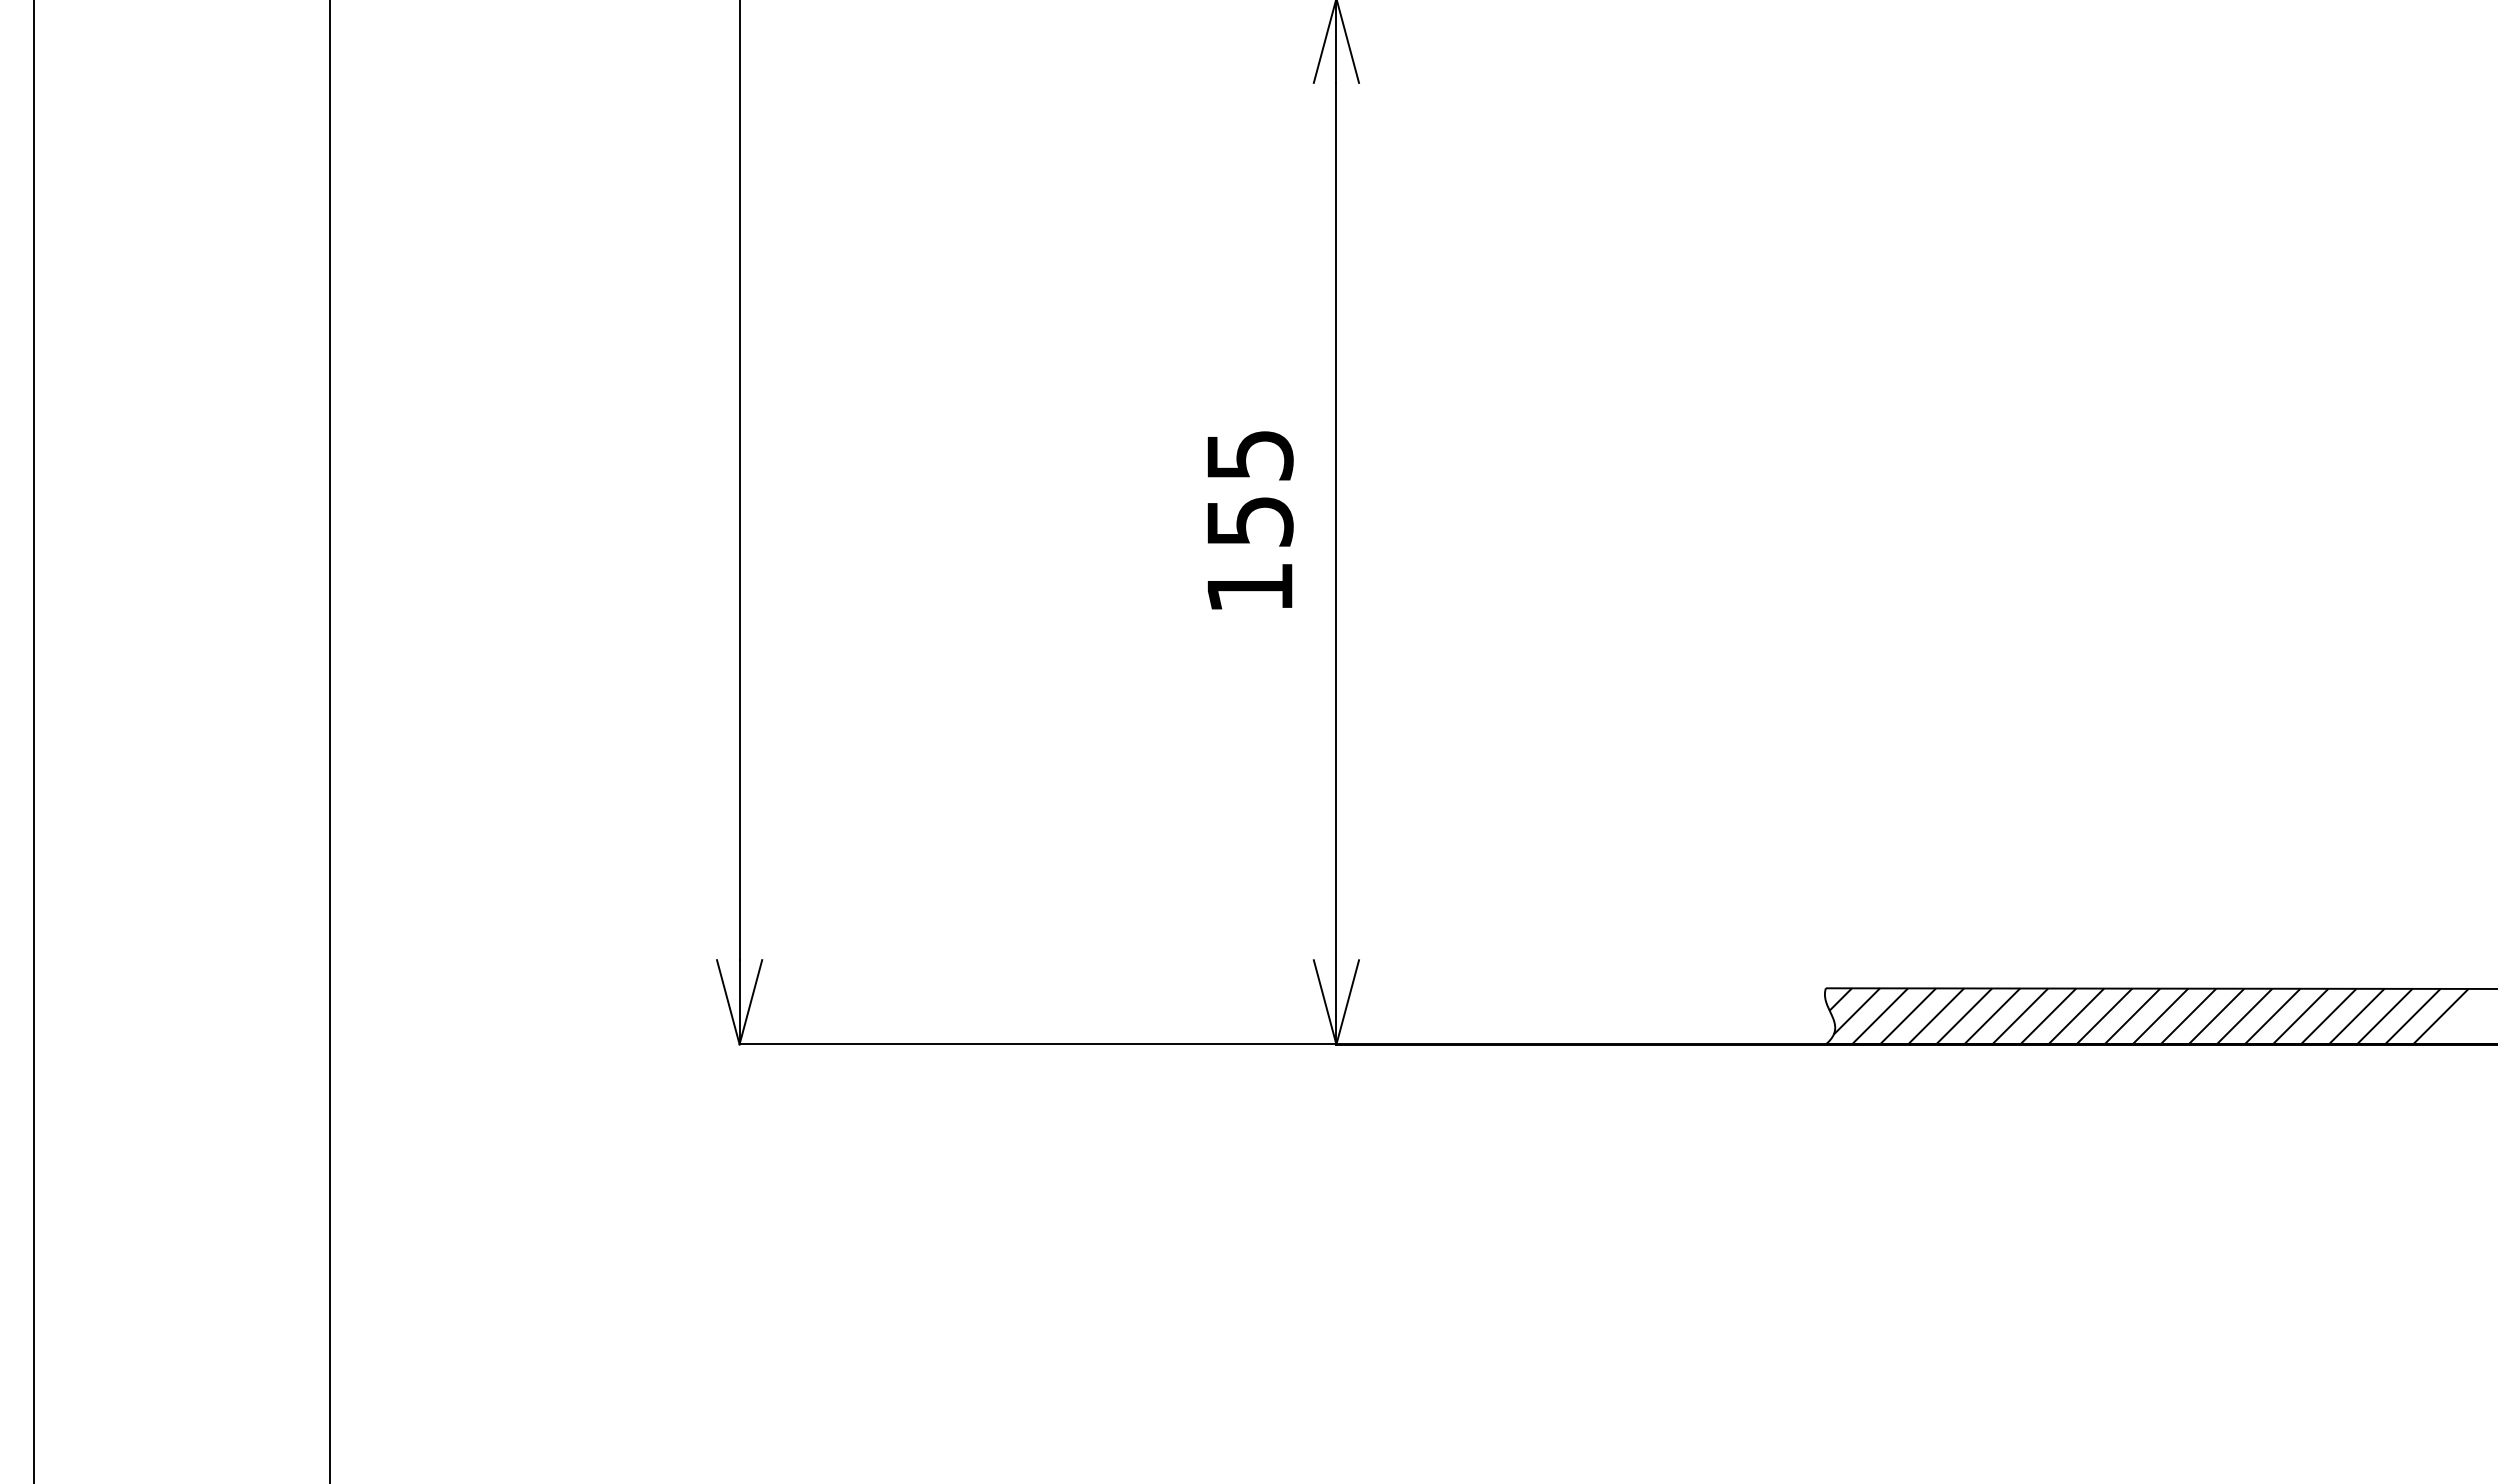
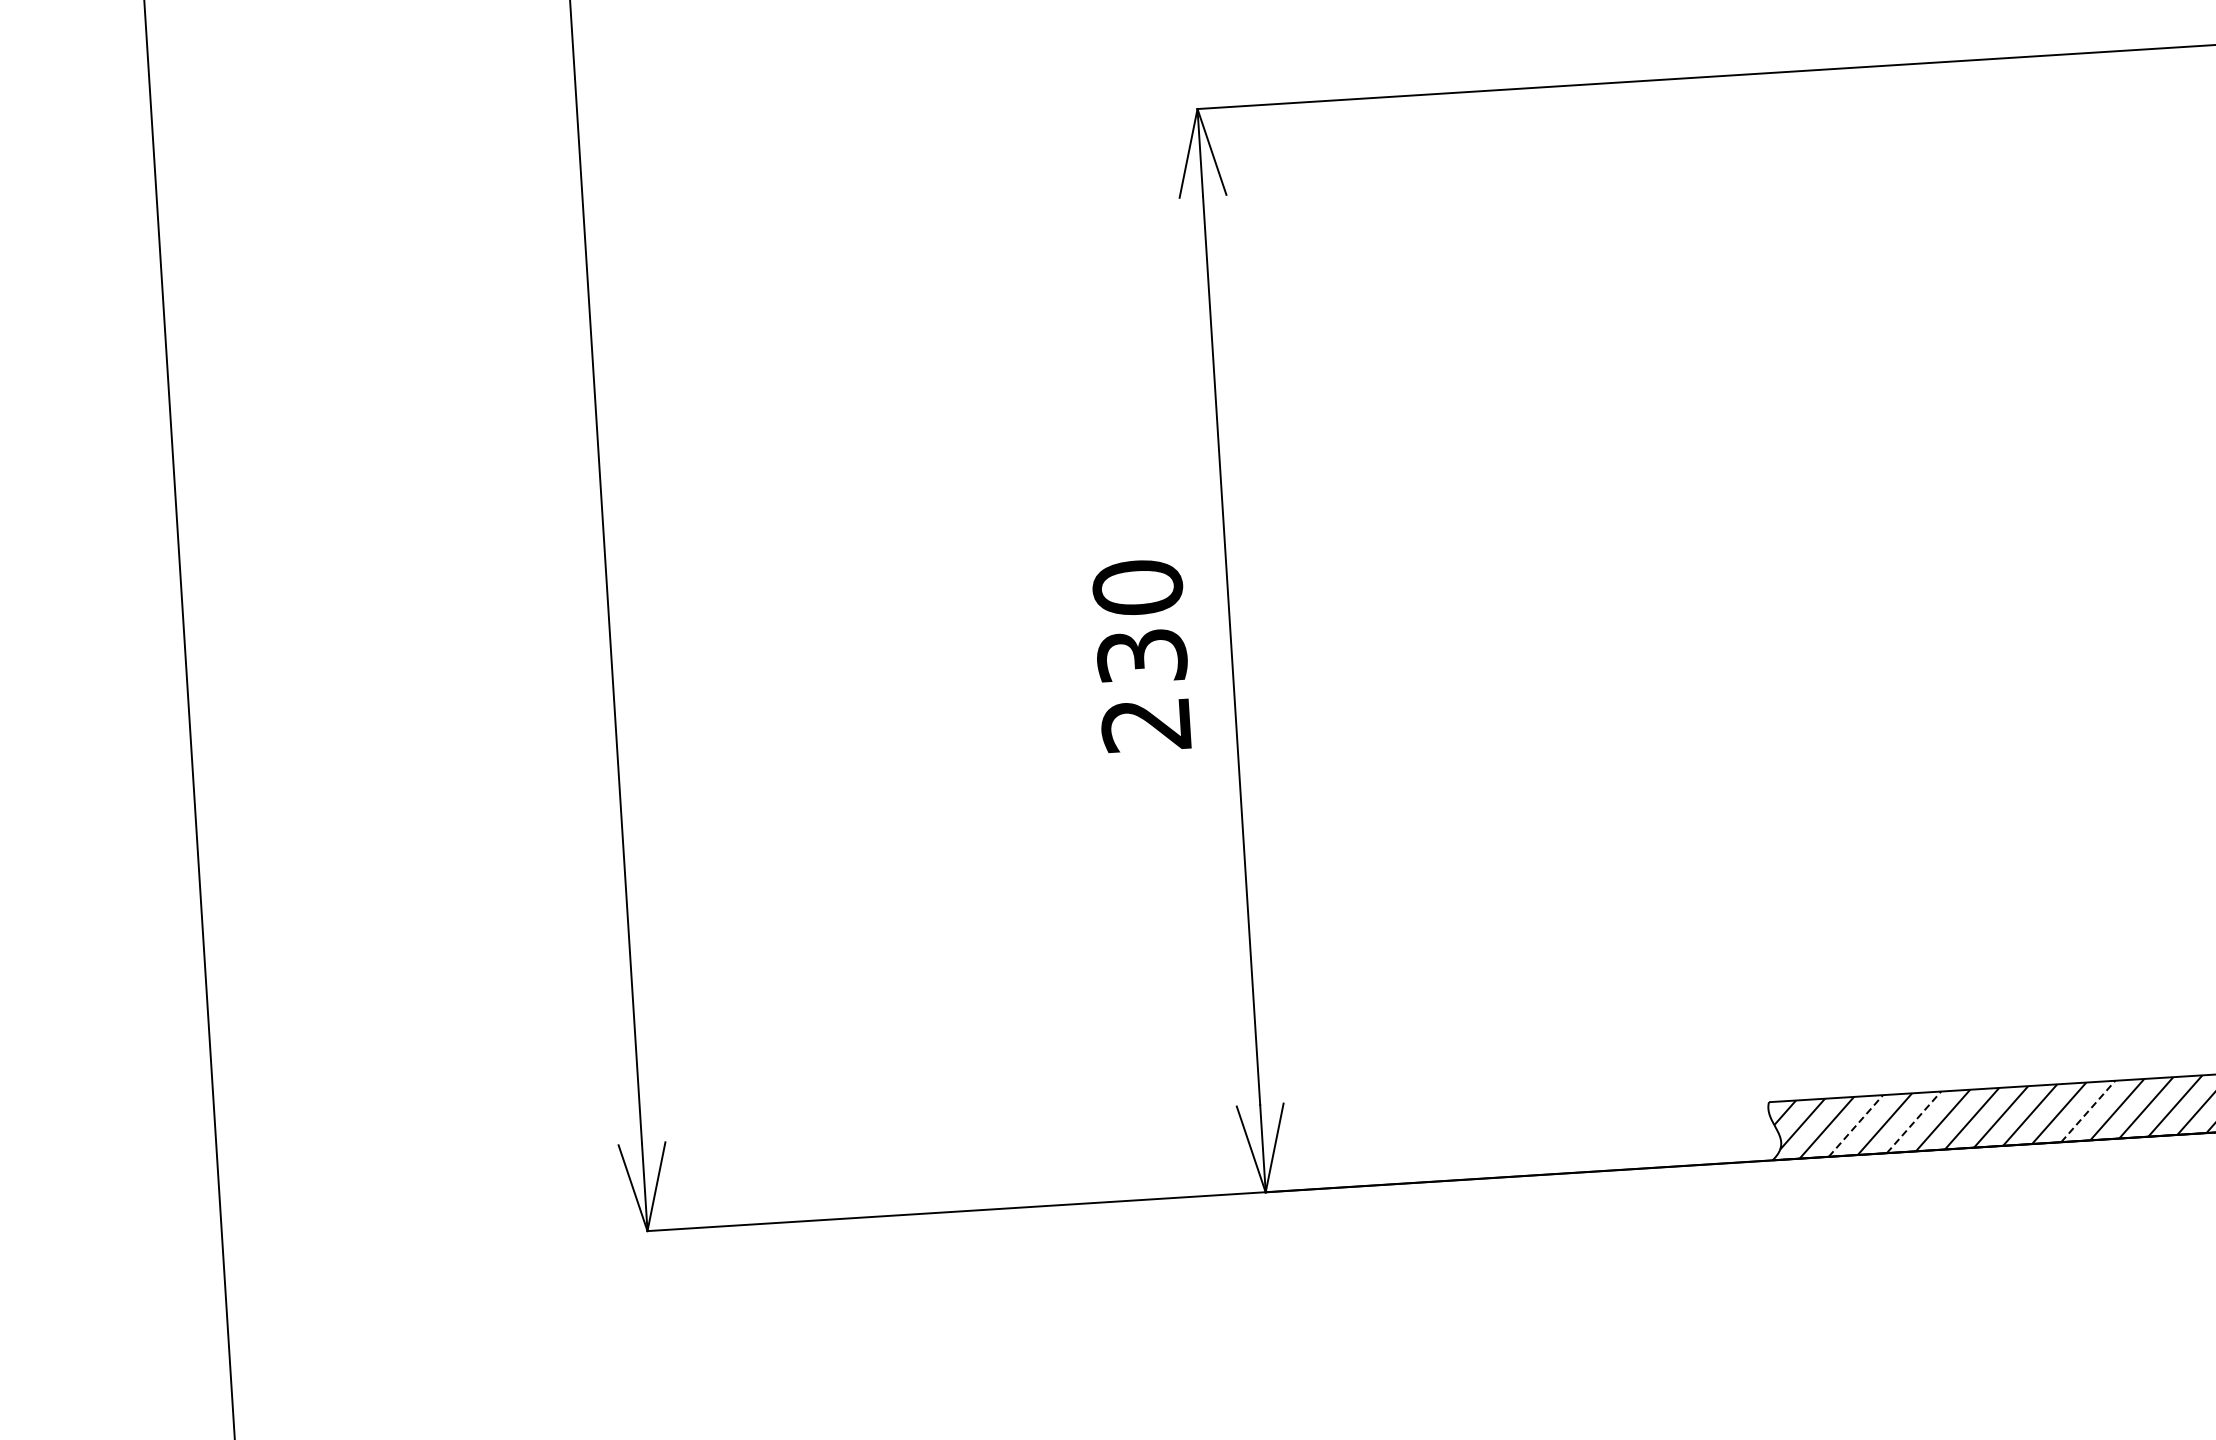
text: (1249, 521) -> (1141, 656), 155 -> 230
line: (1908, 1016) -> (1856, 1126), solid -> dashed
line: (1964, 1016) -> (1914, 1122), solid -> dashed
line: (2132, 1016) -> (2088, 1111), solid -> dashed

